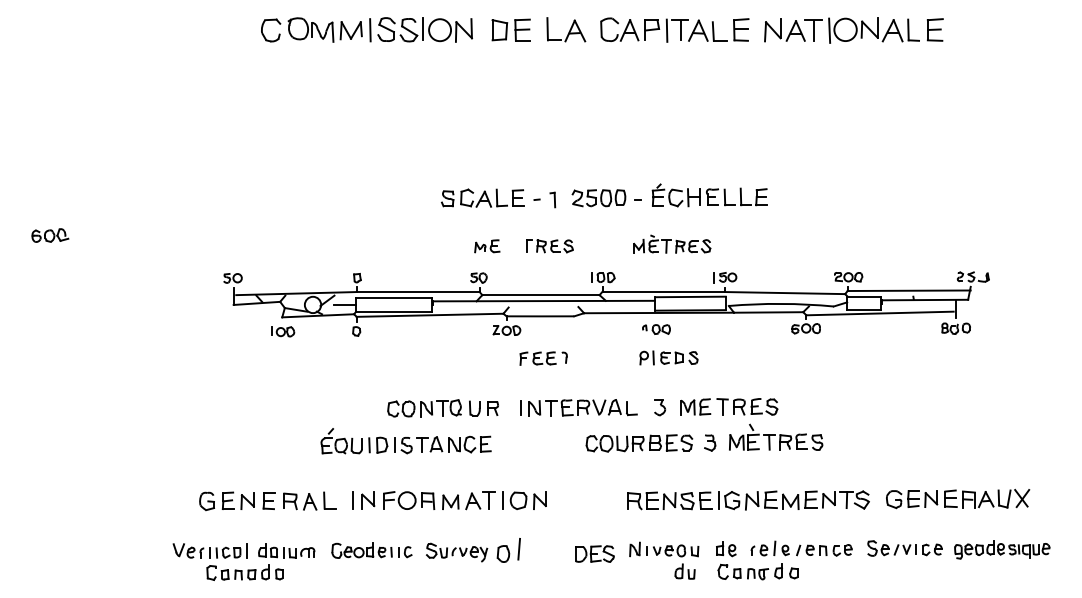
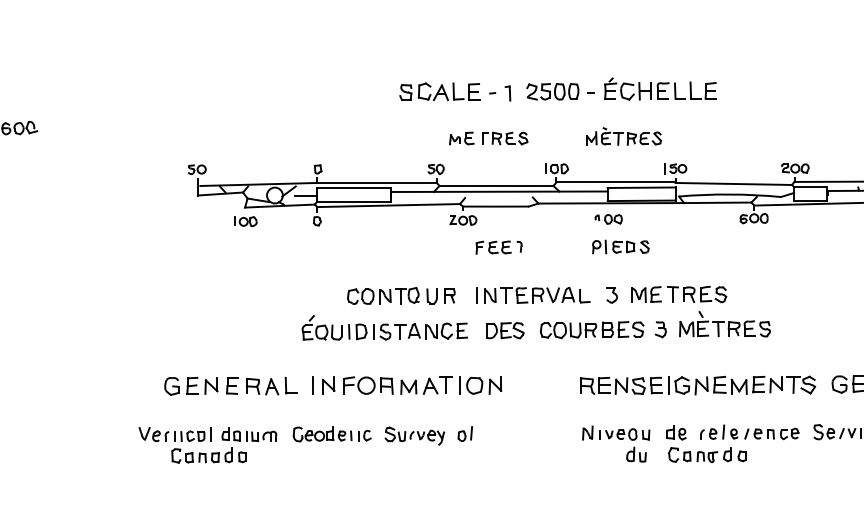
part: (487, 246) -> (461, 138), moved
part: (405, 441) -> (384, 328), moved
part: (508, 550) -> (464, 434), size x0.62
part: (594, 553) -> (504, 330), moved

